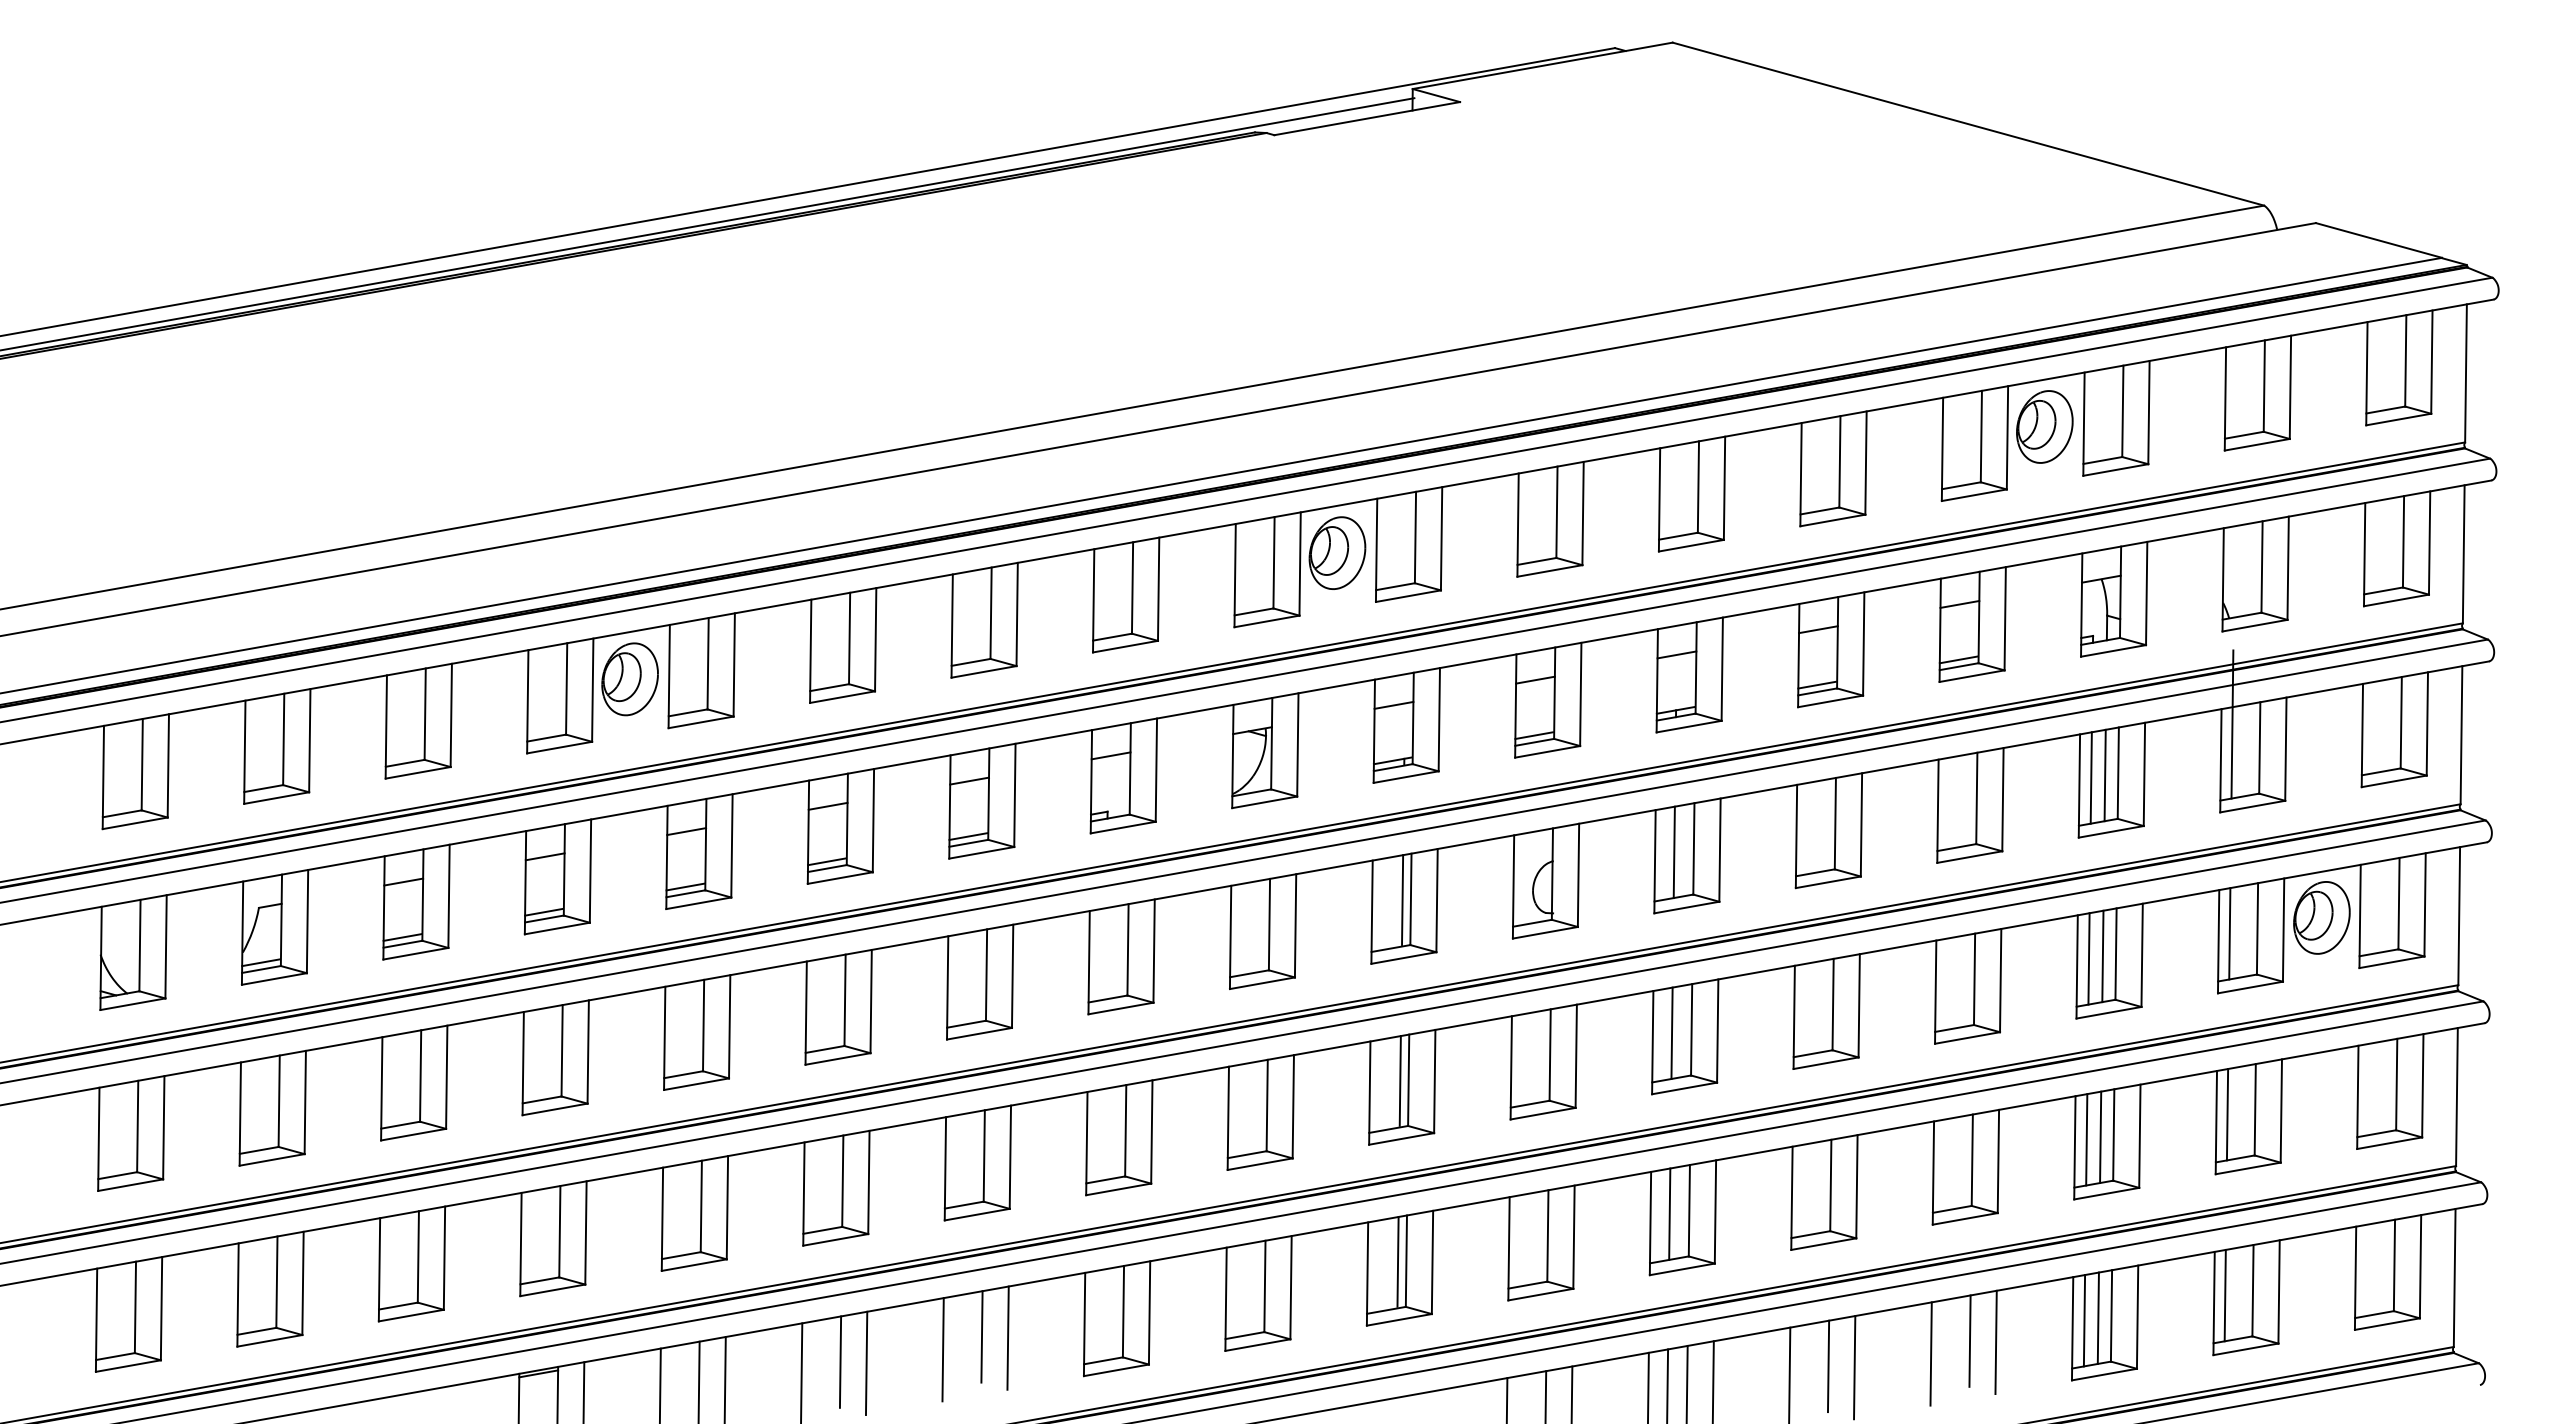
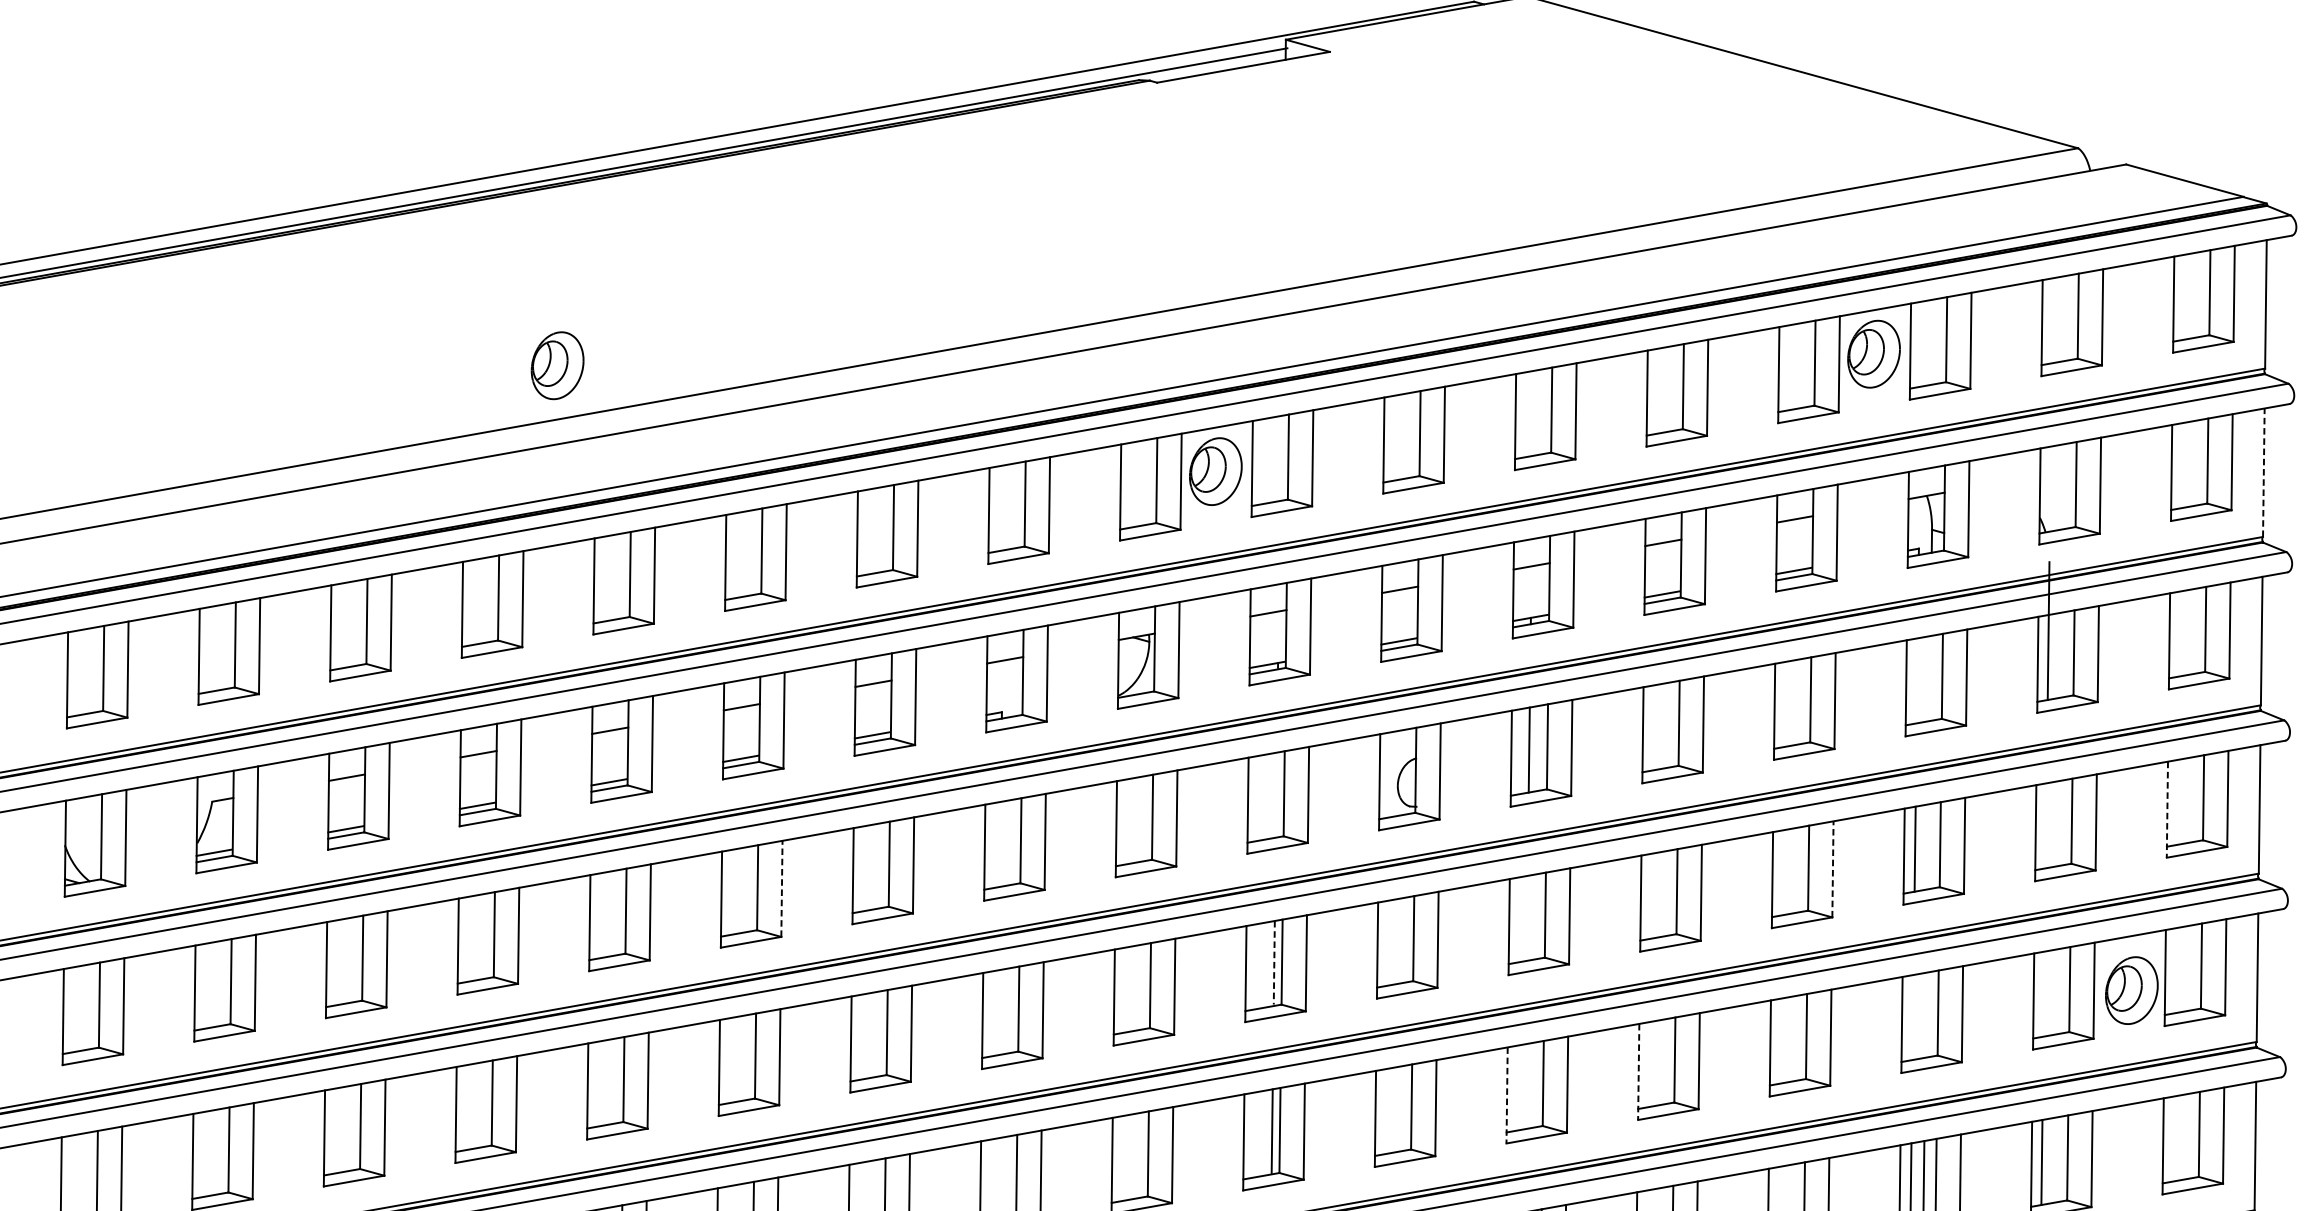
line: (2463, 553) -> (2263, 471), solid -> dashed
part: (629, 679) -> (557, 365), moved
line: (2104, 775) -> (1929, 678), removed
line: (2090, 777) -> (1916, 680), removed
line: (1402, 899) -> (1276, 793), removed
line: (2360, 916) -> (2167, 809), solid -> dashed
part: (2321, 917) -> (2131, 990), moved
line: (2229, 933) -> (2045, 825), removed
line: (2102, 956) -> (1927, 846), removed
line: (2000, 980) -> (1832, 869), solid -> dashed
line: (871, 1001) -> (782, 888), solid -> dashed
line: (1671, 1032) -> (1526, 917), removed
line: (1400, 1080) -> (1274, 962), solid -> dashed
line: (2227, 1114) -> (2044, 993), removed
line: (2100, 1137) -> (1925, 1015), removed
line: (2086, 1139) -> (1912, 1017), removed
line: (1791, 1198) -> (1638, 1072), solid -> dashed
line: (1669, 1213) -> (1524, 1086), removed
line: (1650, 1223) -> (1507, 1095), solid -> dashed

